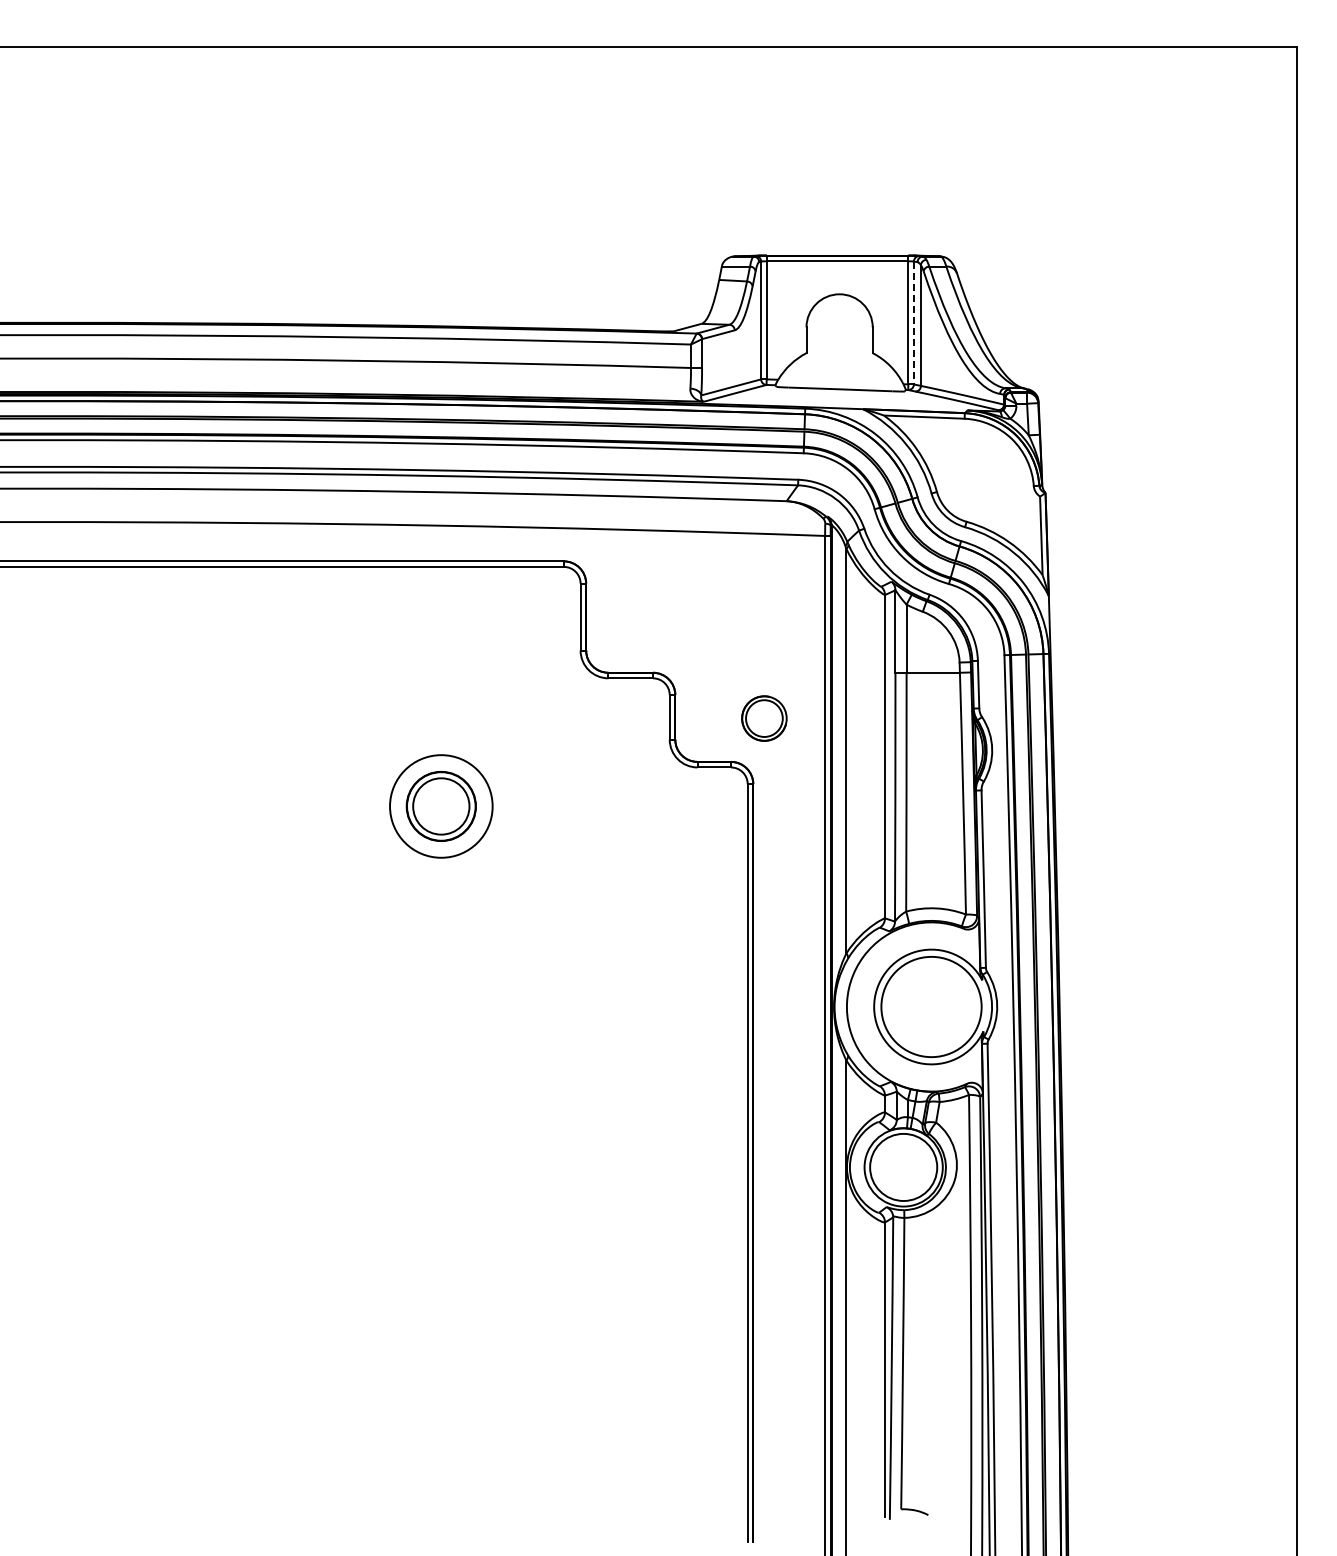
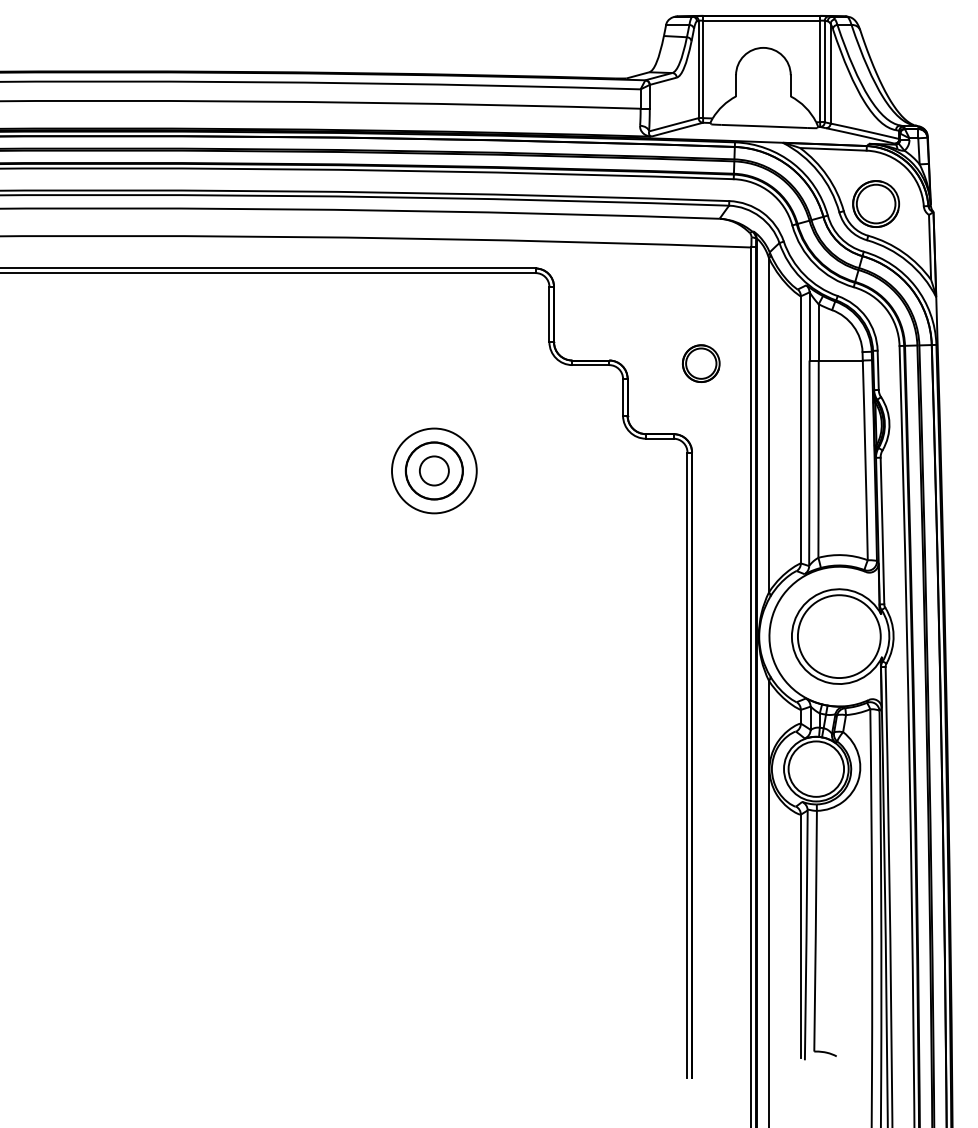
line: (913, 323) -> (824, 71), dashed -> solid
part: (975, 483) -> (875, 204), added
part: (764, 718) -> (701, 363), moved
circle: (440, 806) -> (433, 470), size x0.62

